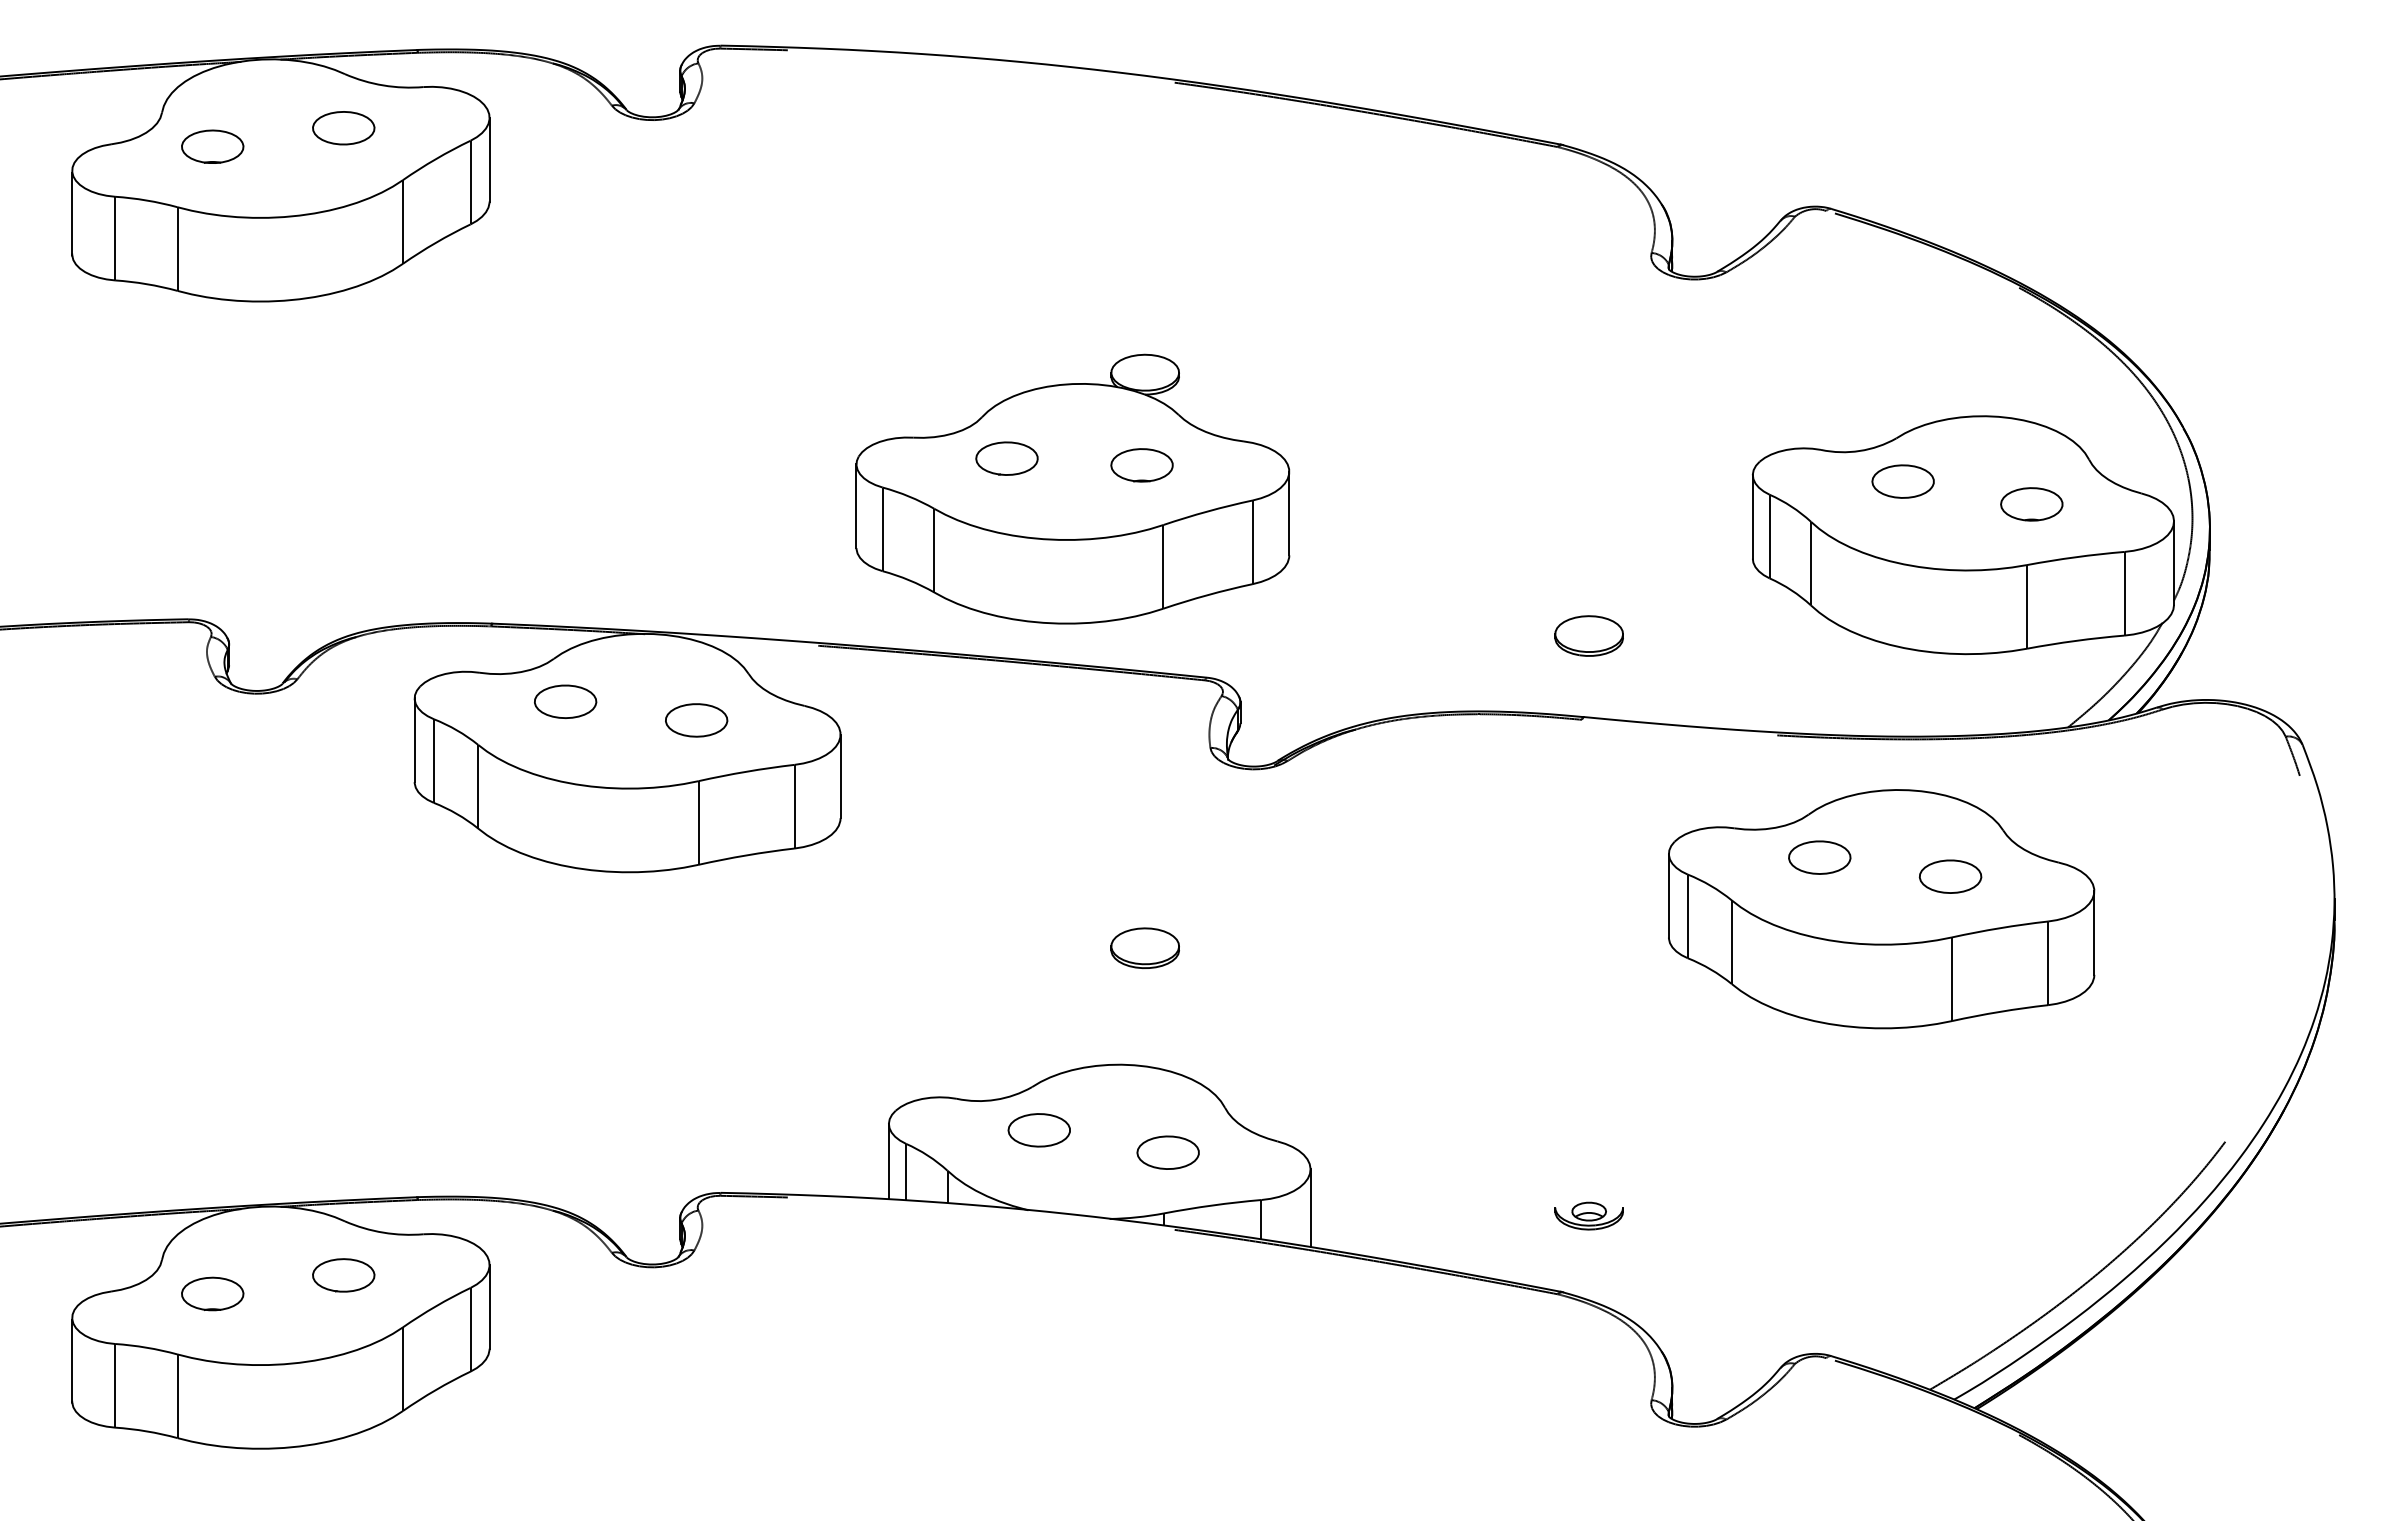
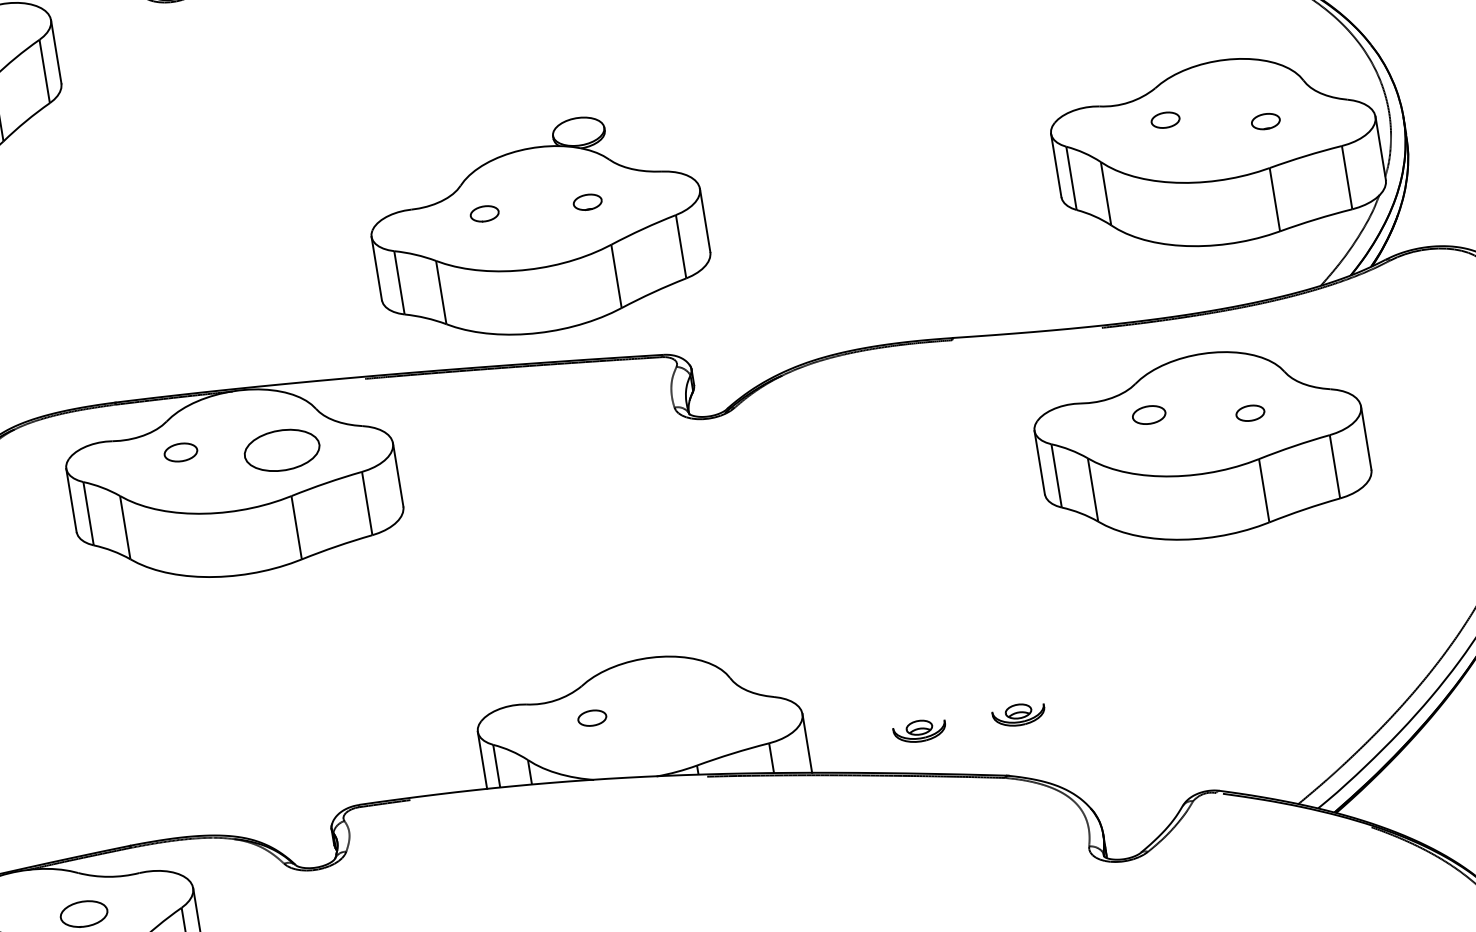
part: (1006, 458) -> (484, 213), size x0.6
part: (1141, 465) -> (587, 202), size x0.6
part: (1902, 481) -> (1165, 120), size x0.6
part: (2031, 504) -> (1265, 121), size x0.6
part: (1588, 635) -> (946, 275), removed
part: (565, 701) -> (180, 452), size x0.7
part: (696, 720) -> (282, 450), size x1.6
part: (1819, 857) -> (1148, 415), size x0.7
part: (1950, 876) -> (1250, 413), size x0.6
part: (1144, 947) -> (649, 566), removed
part: (1038, 1130) -> (591, 718), size x0.6
part: (1167, 1152) -> (692, 719), removed
part: (1457, 1215) -> (919, 730), added

